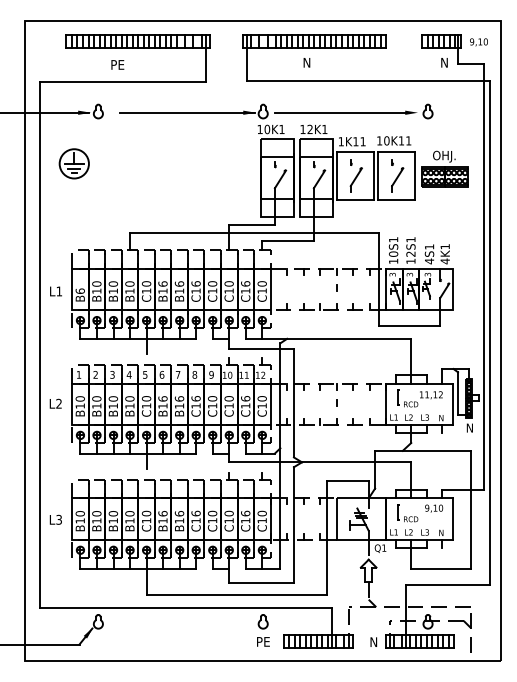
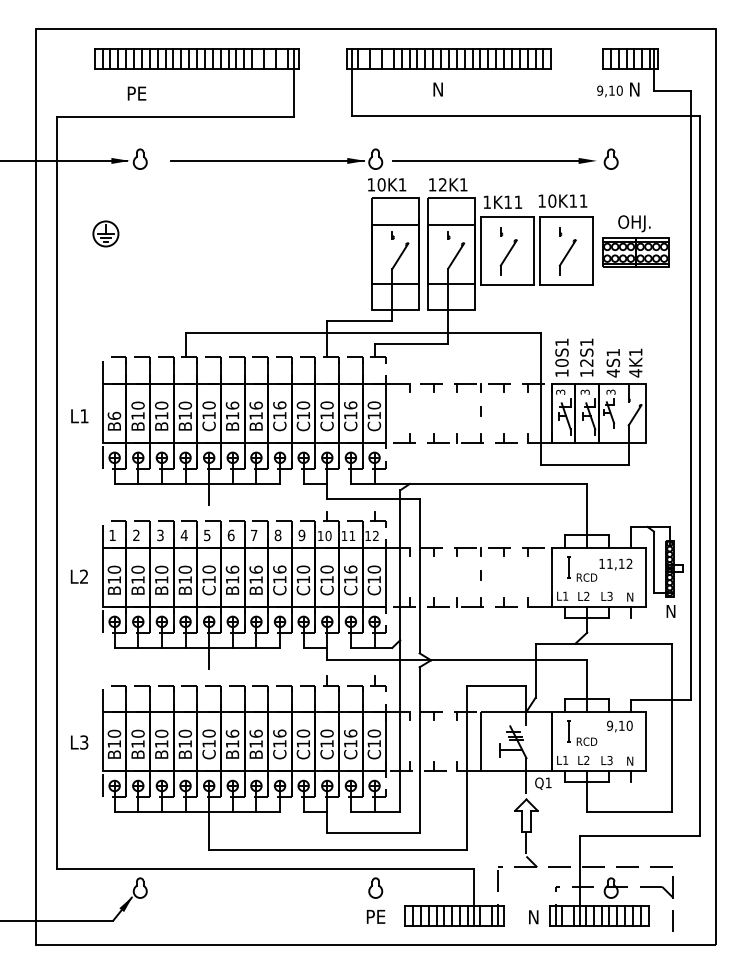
text: (478, 42) -> (609, 91), moved
text: (117, 64) -> (136, 93), moved
part: (74, 163) -> (105, 233), size x0.6

